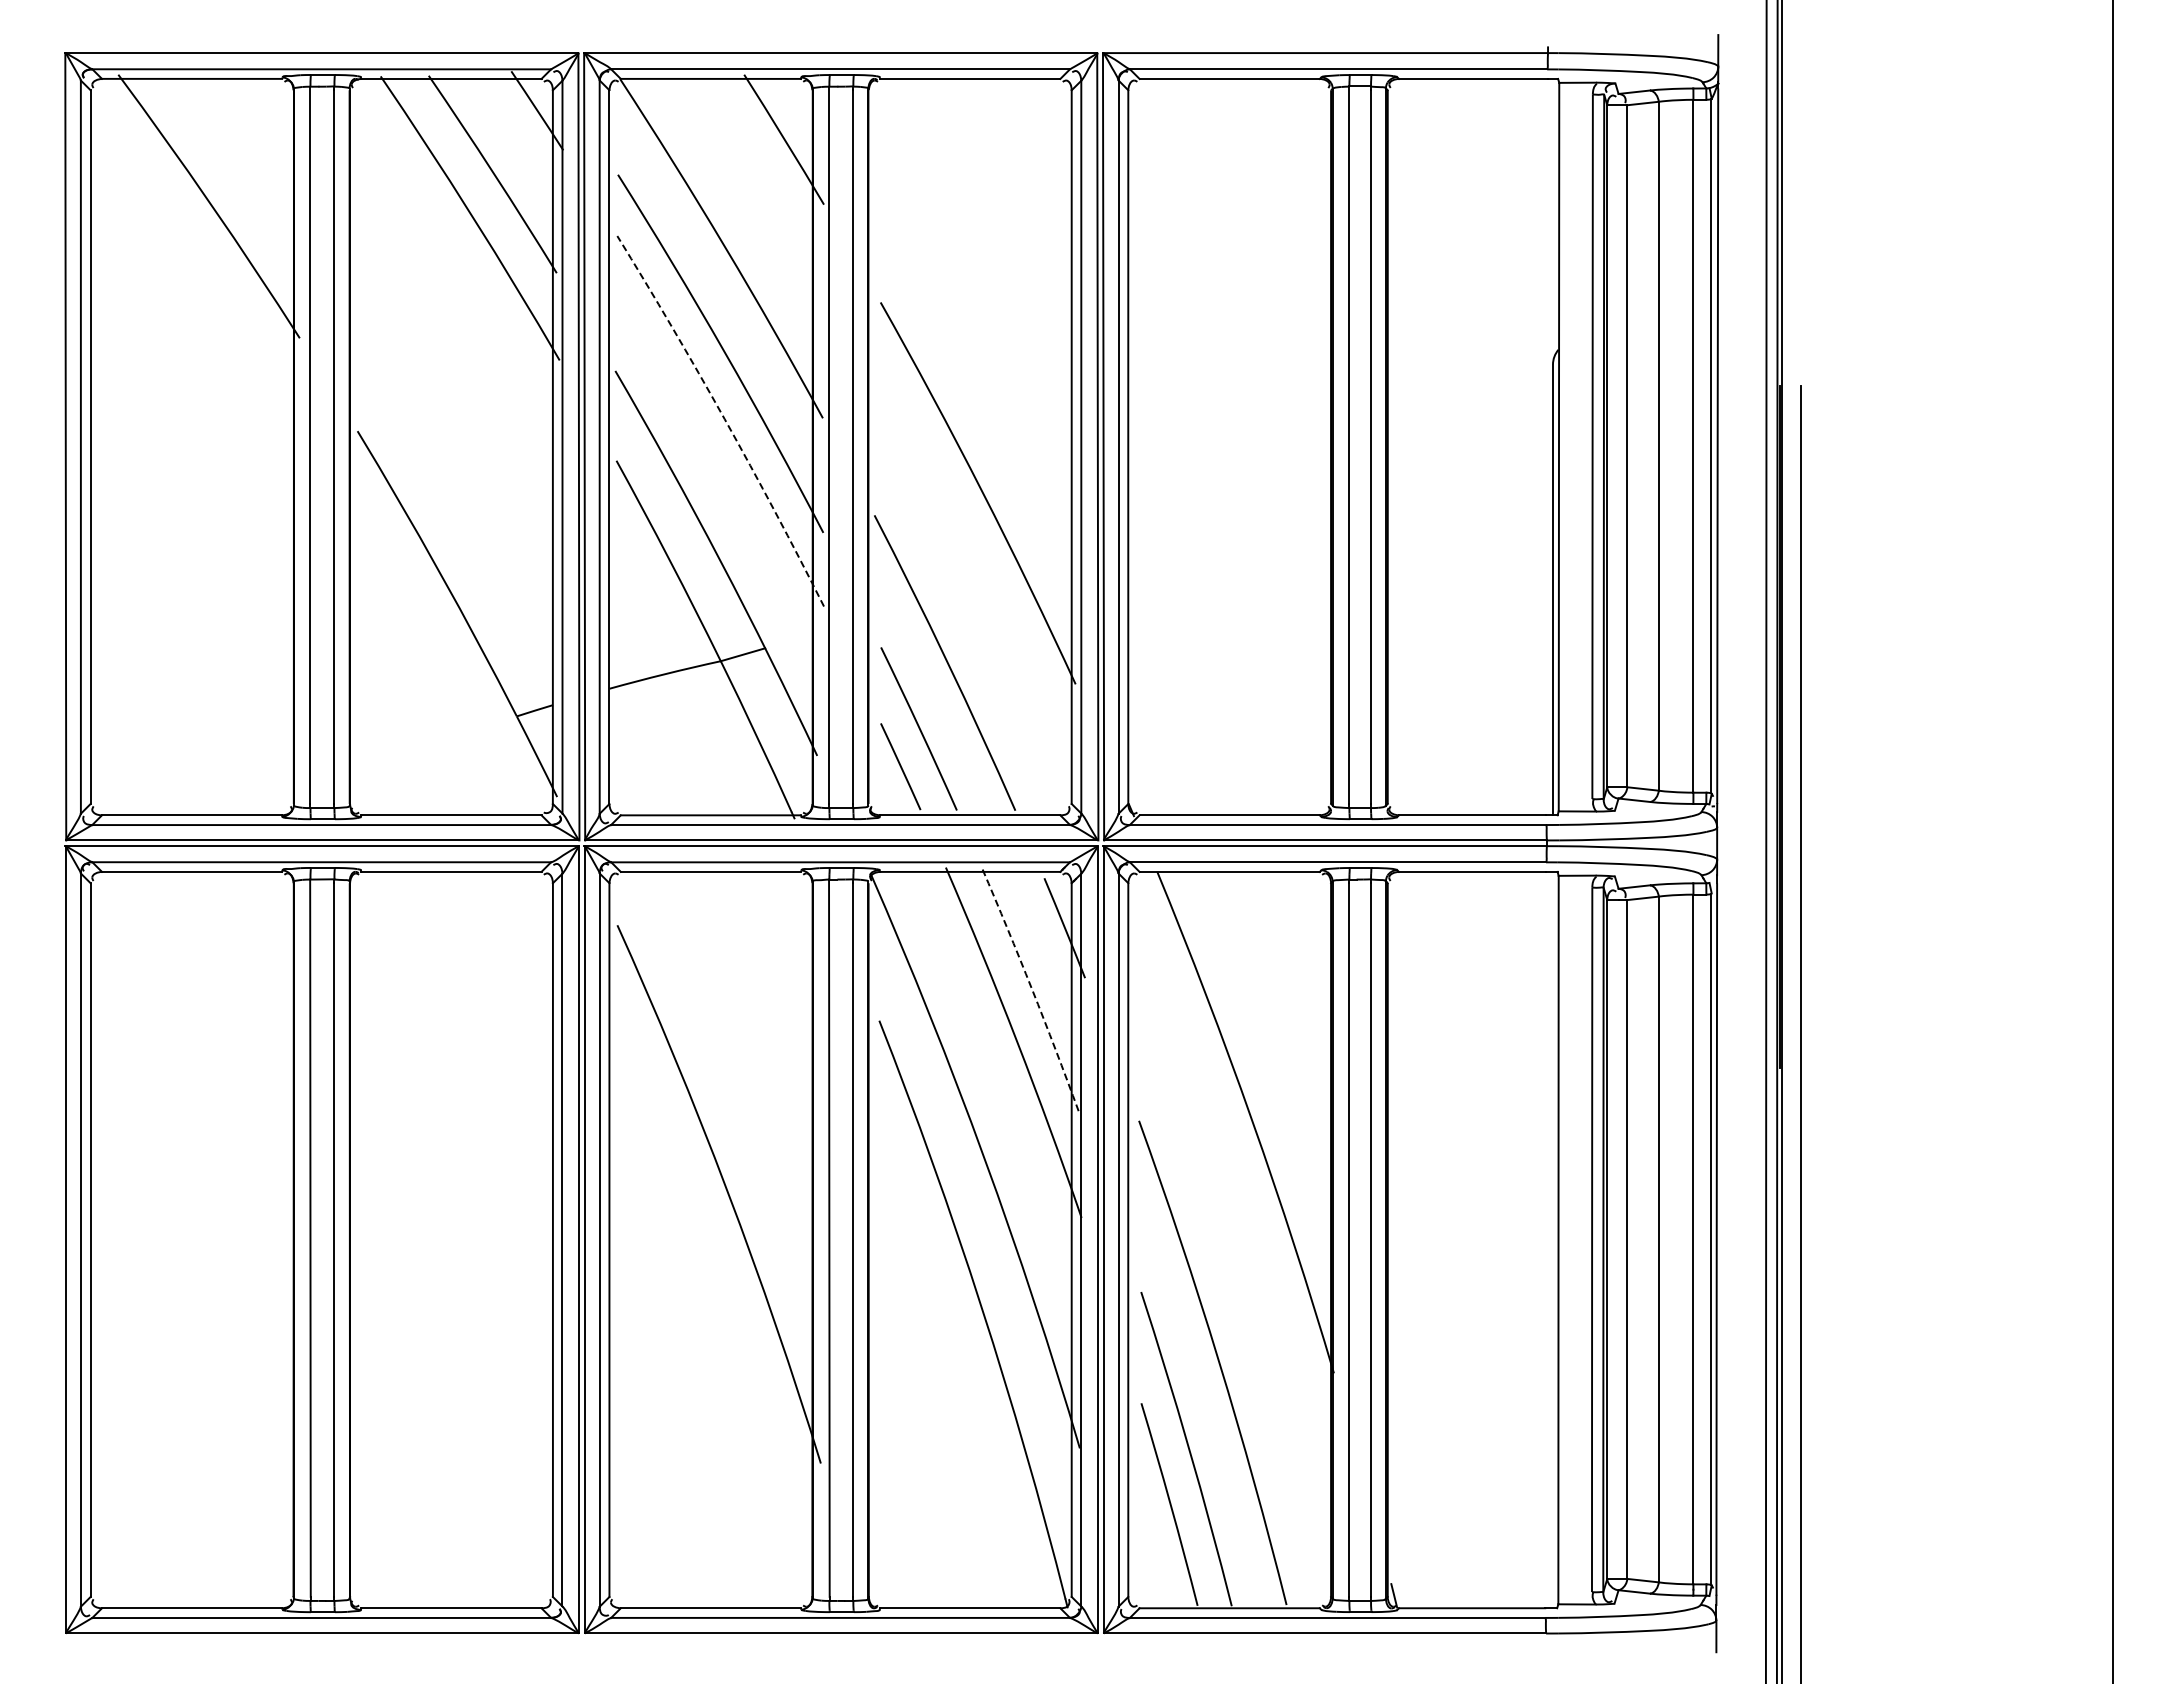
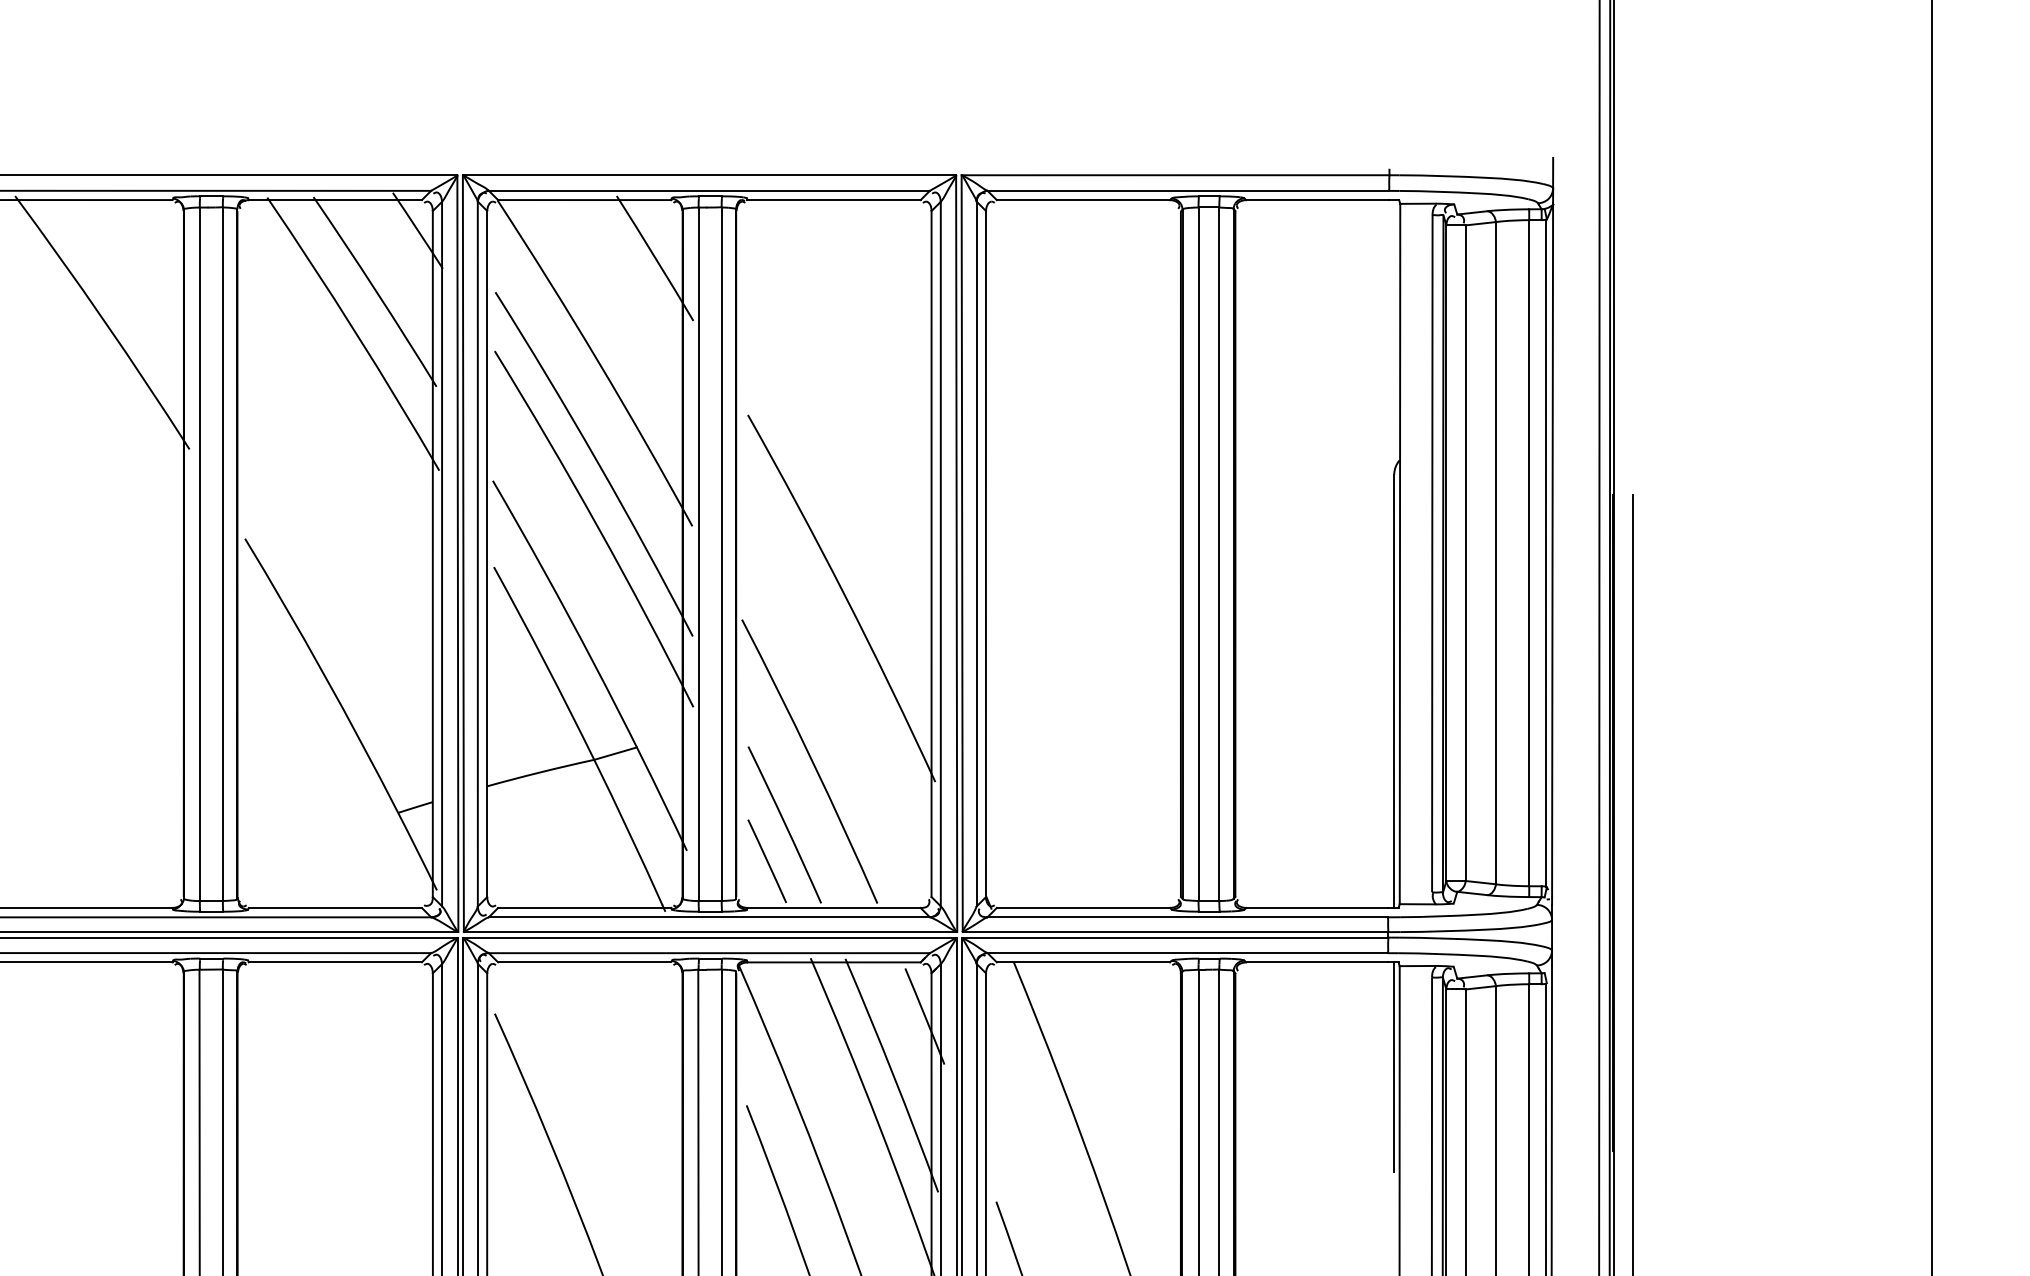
arc: (724, 419) -> (597, 527), dashed -> solid
line: (1552, 980) -> (1393, 1066), added
arc: (1031, 989) -> (892, 1075), dashed -> solid

